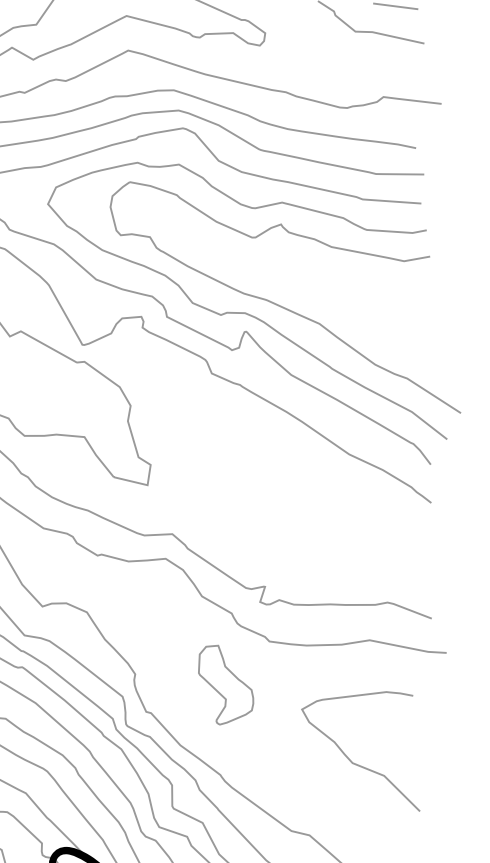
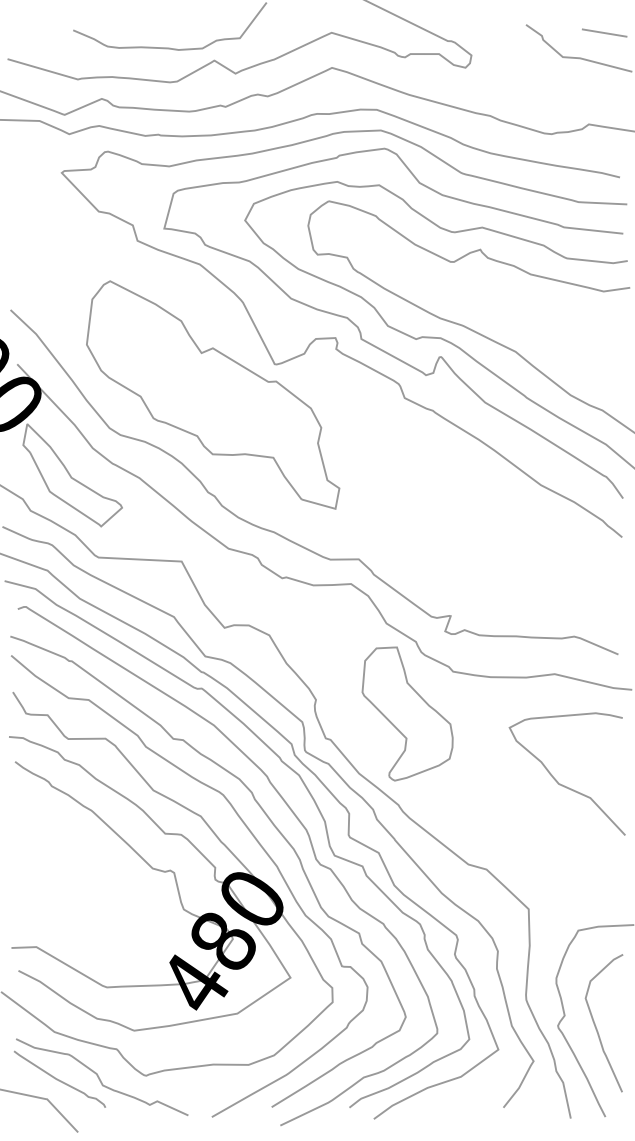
part: (225, 684) -> (407, 713), size x1.67
curve: (350, 758) -> (556, 779), moved

